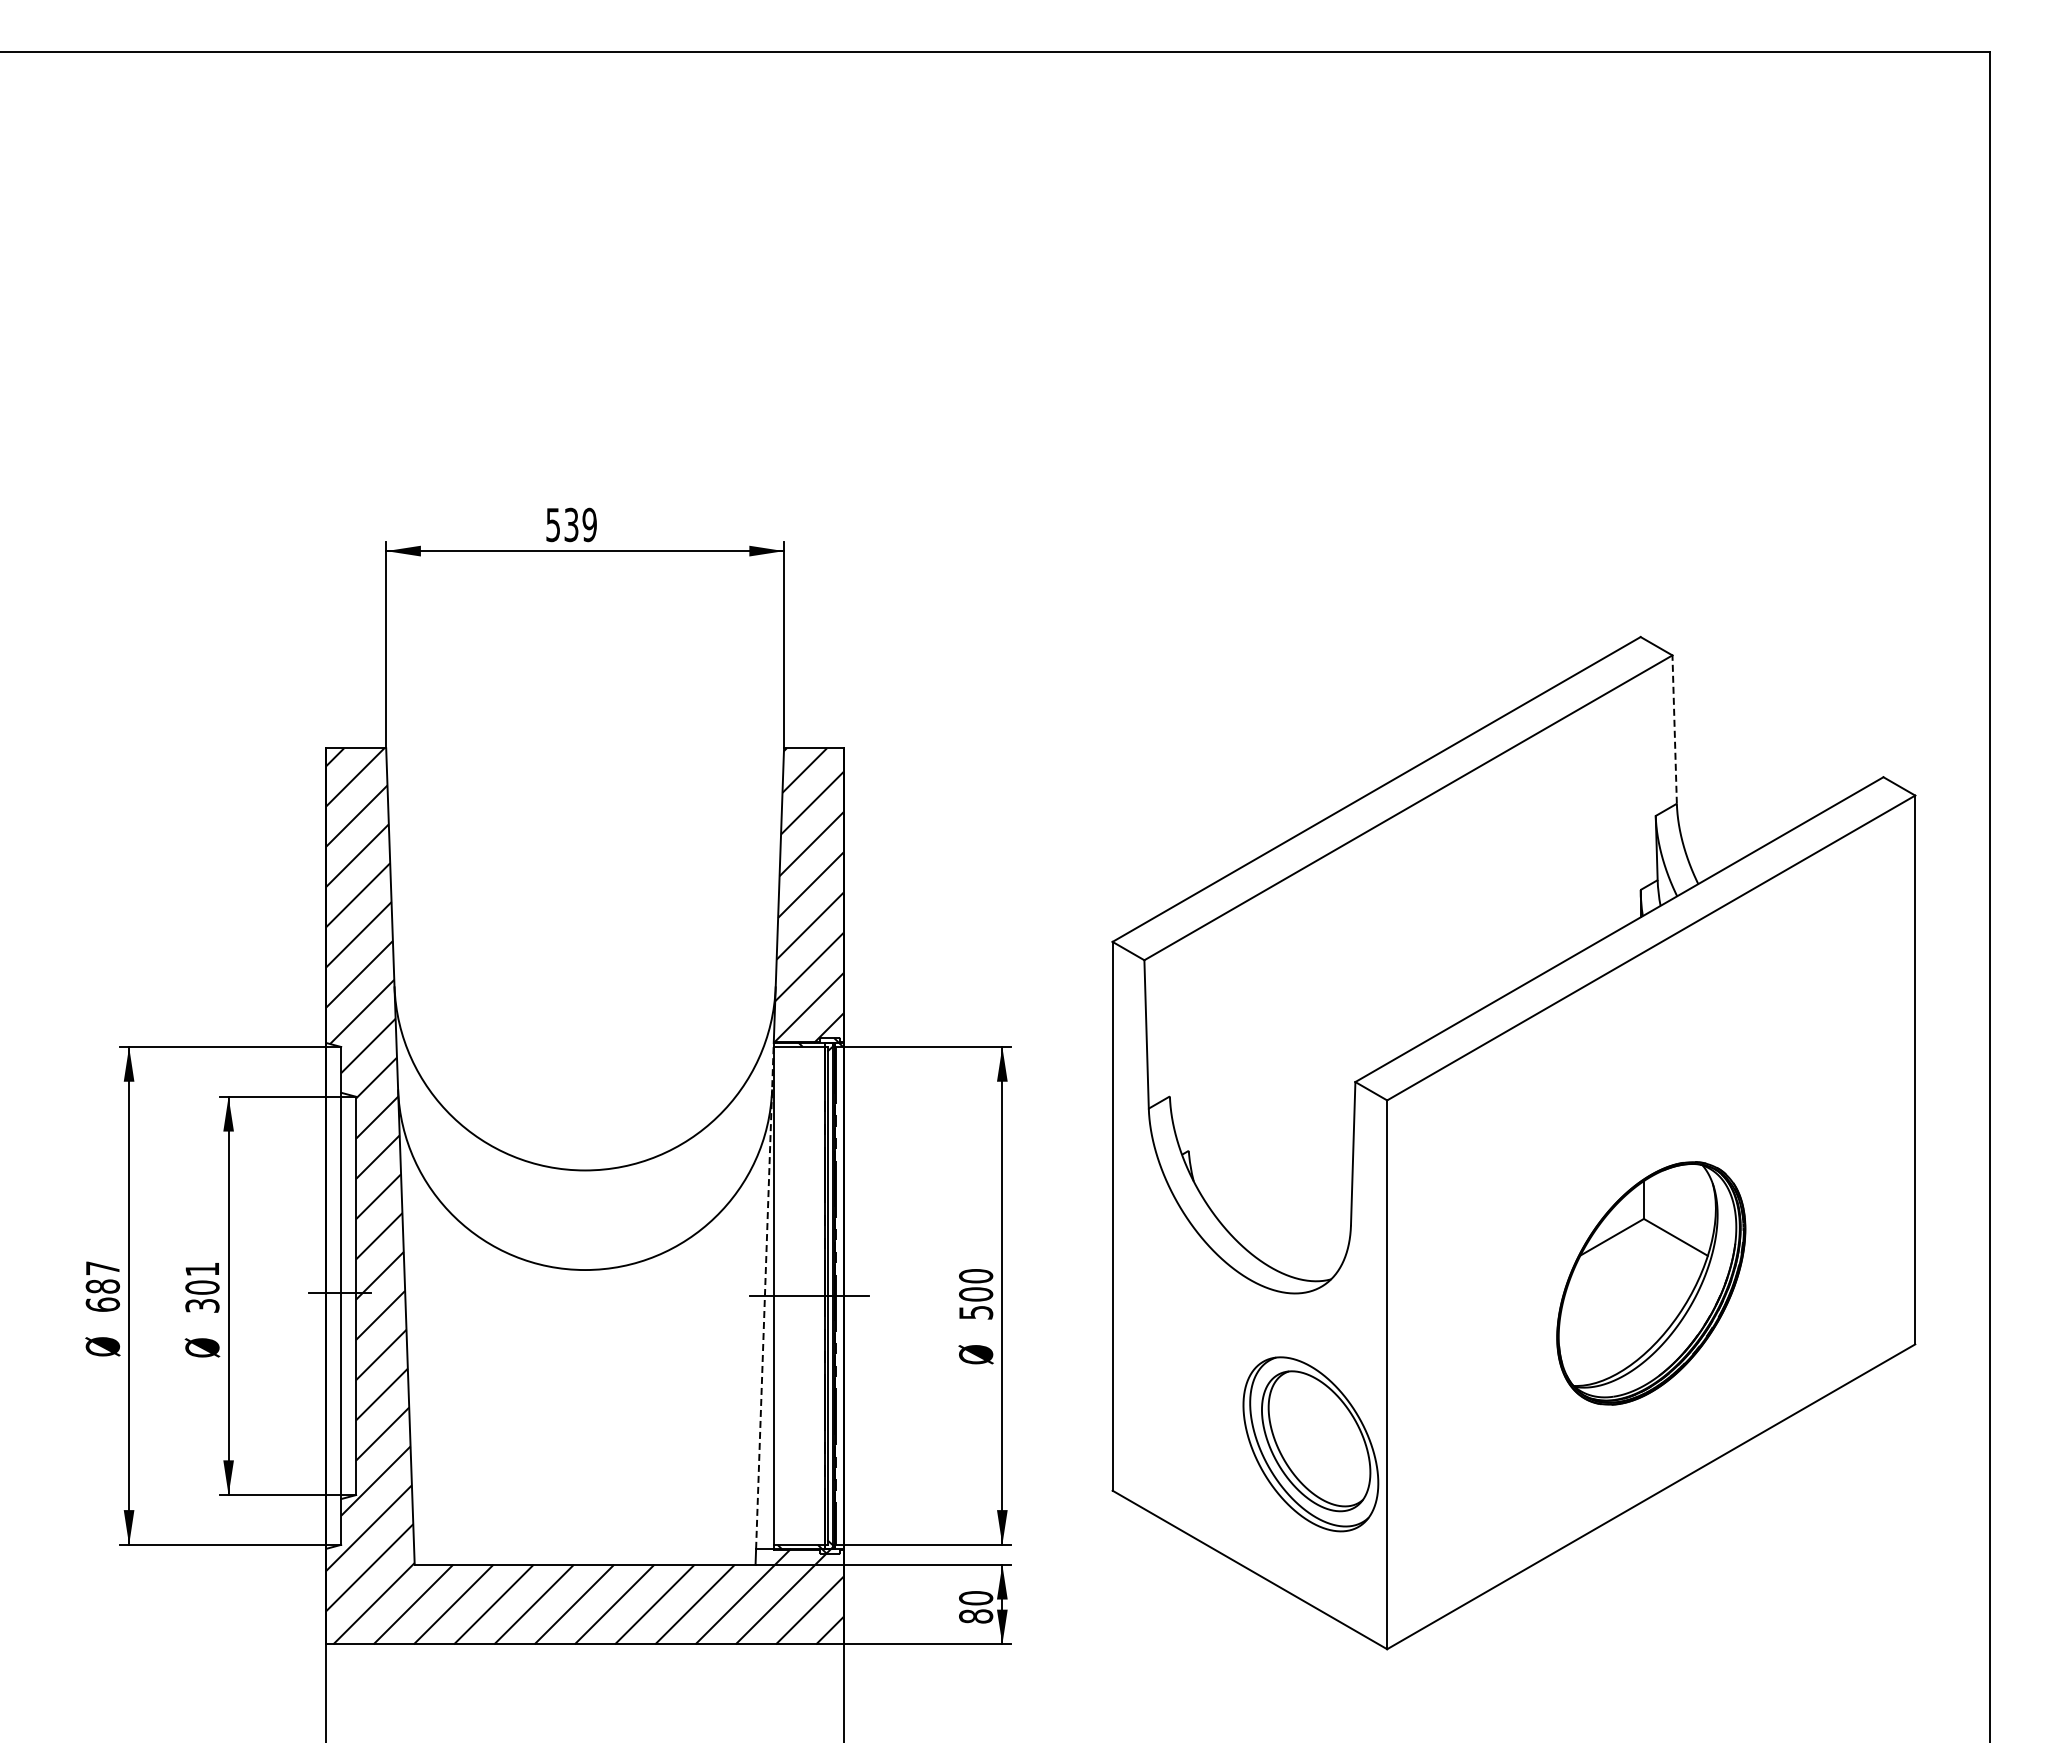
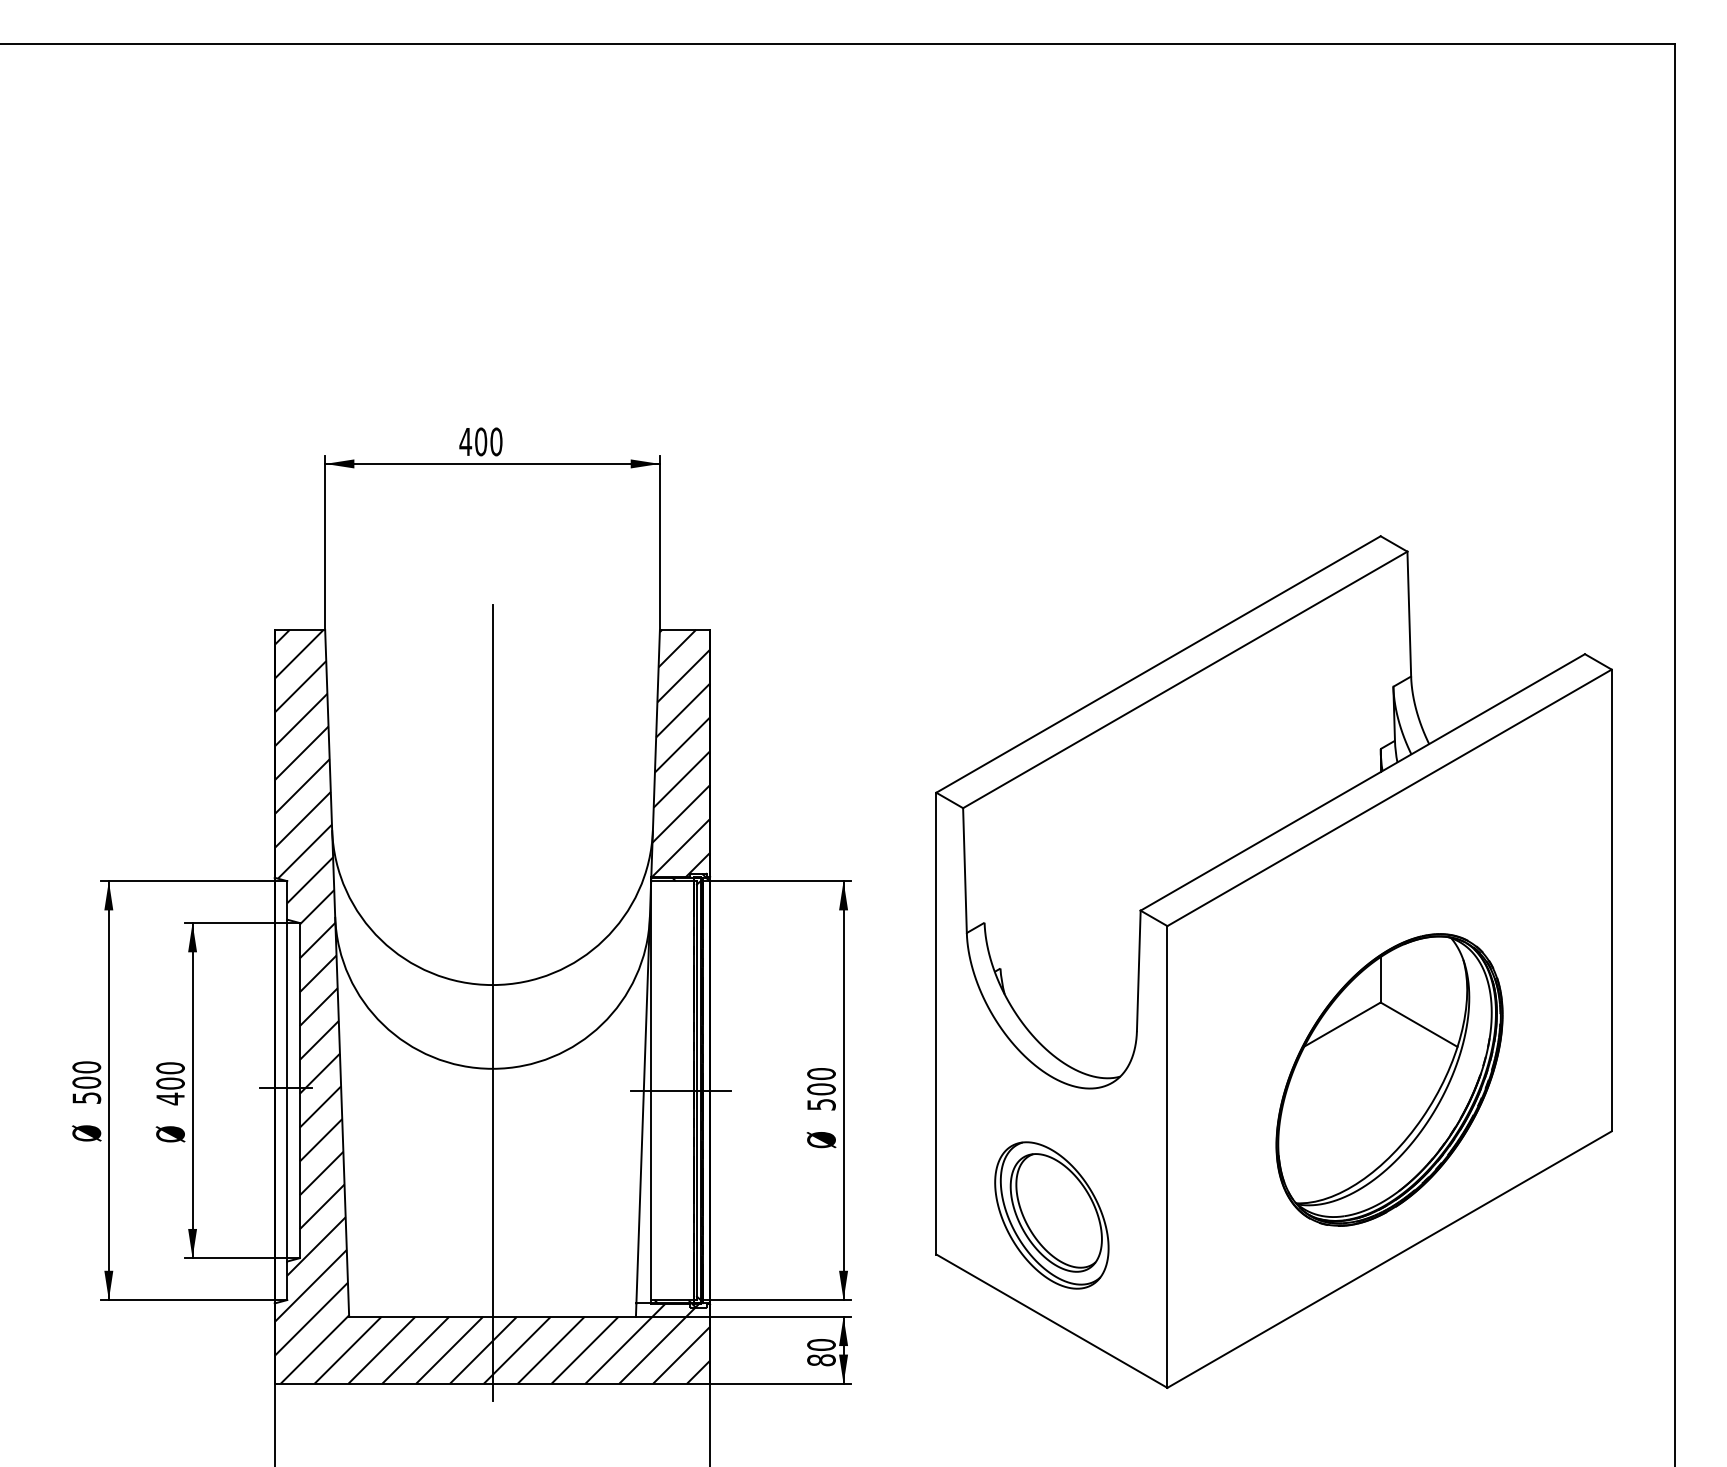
text: (570, 524) -> (480, 441), 539 -> 400
line: (1674, 729) -> (1409, 614), dashed -> solid
line: (585, 1191) -> (492, 1002), added
part: (1651, 1283) -> (1389, 1080), size x1.43
text: (102, 1286) -> (86, 1082), 687 -> 500
text: (202, 1287) -> (170, 1083), 301 -> 400
line: (764, 1296) -> (643, 1091), dashed -> solid
part: (1310, 1444) -> (1051, 1215), moved

